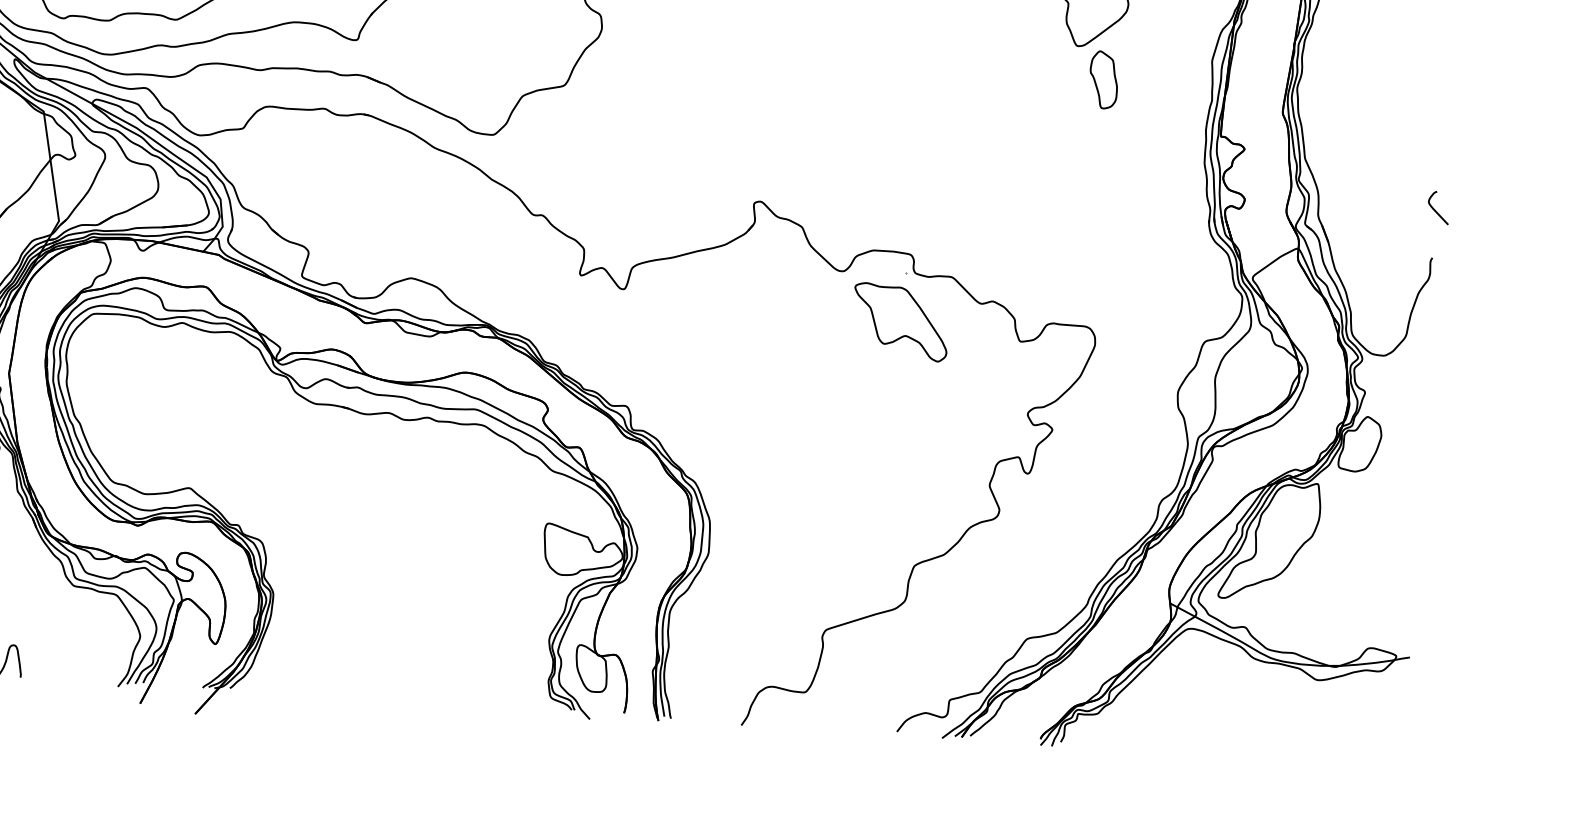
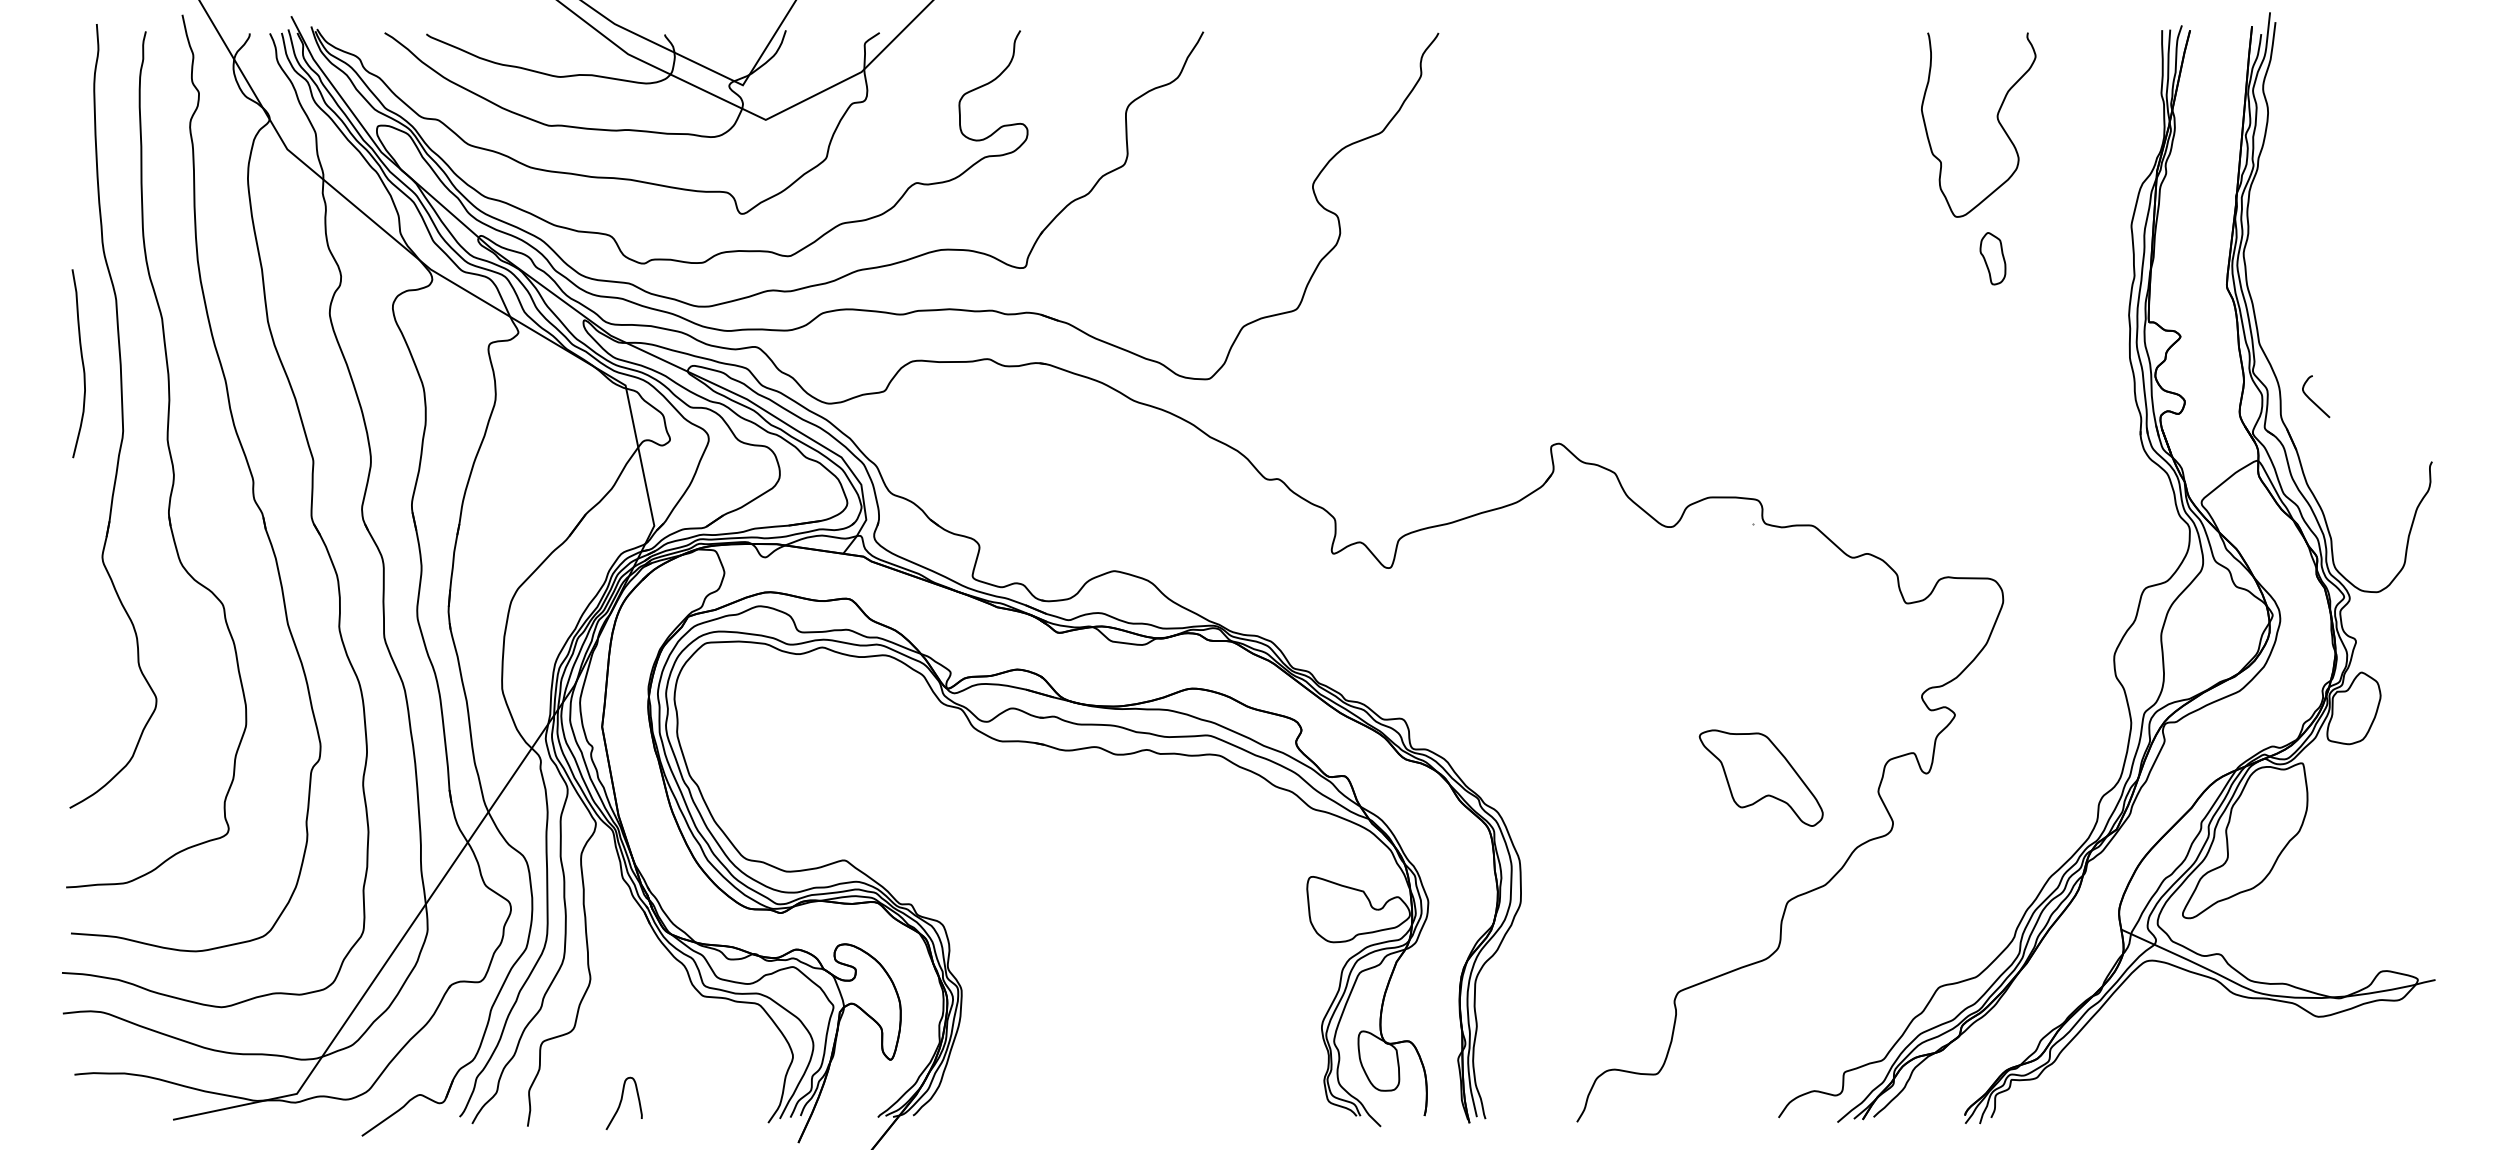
part: (1103, 79) -> (1992, 258), size x0.7
curve: (1435, 210) -> (2312, 400), moved
part: (900, 321) -> (1760, 777), moved

